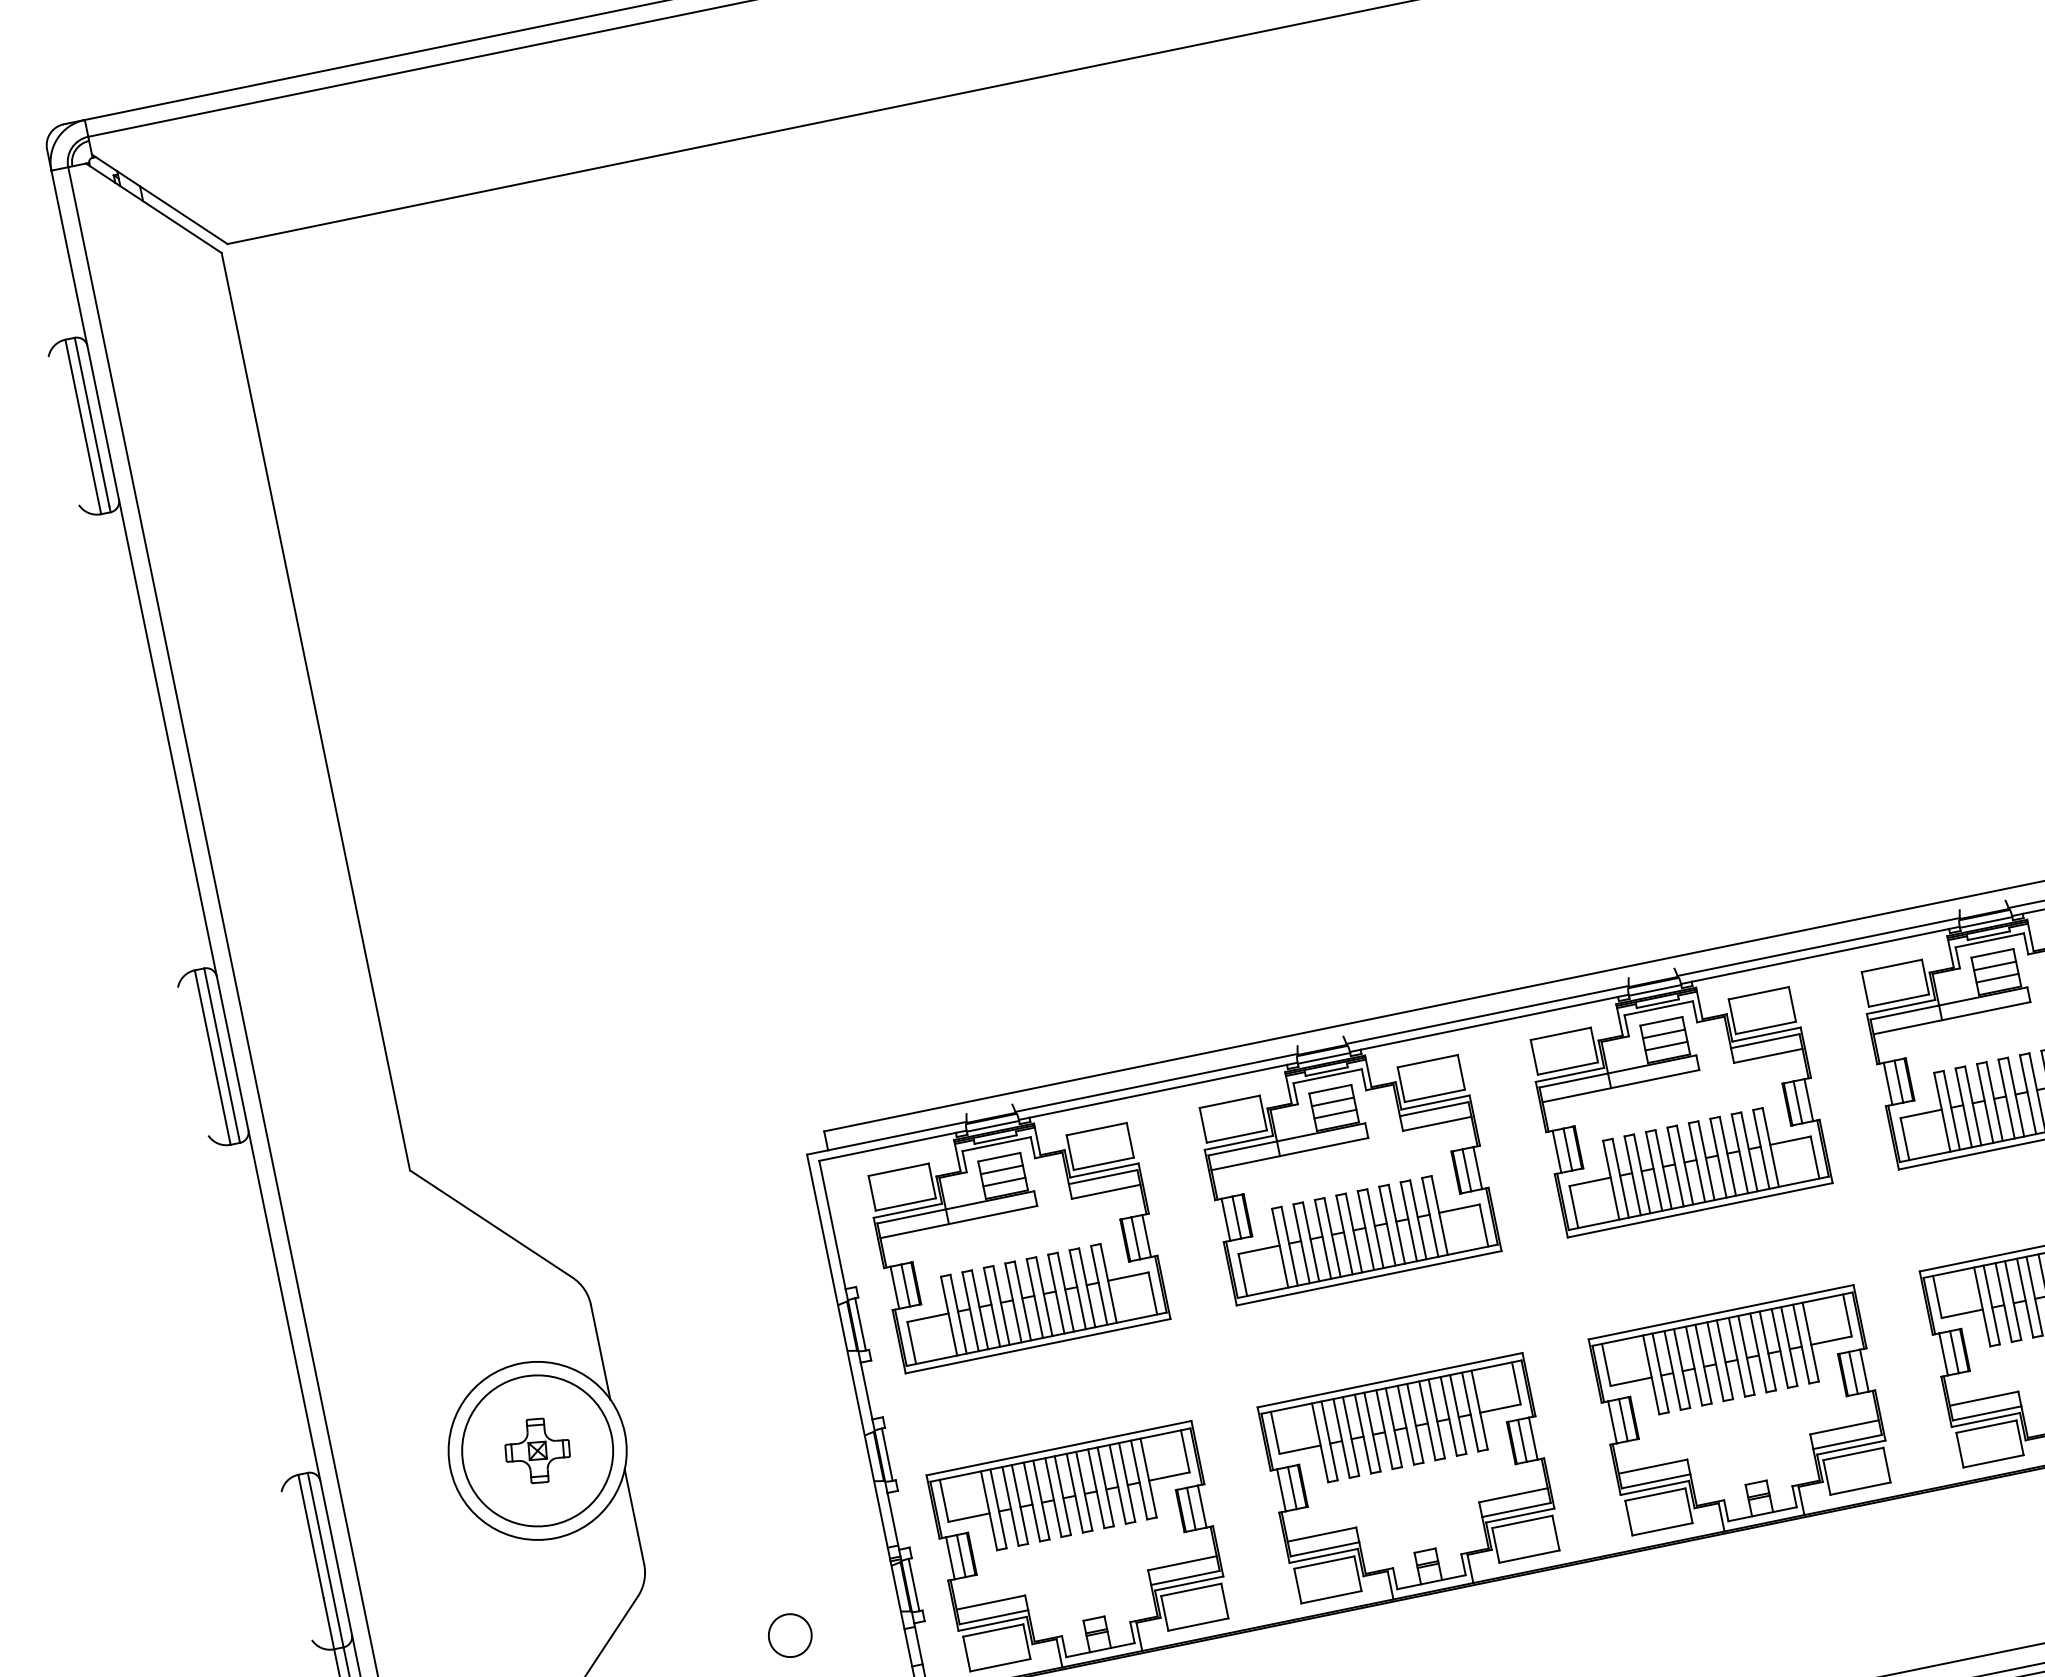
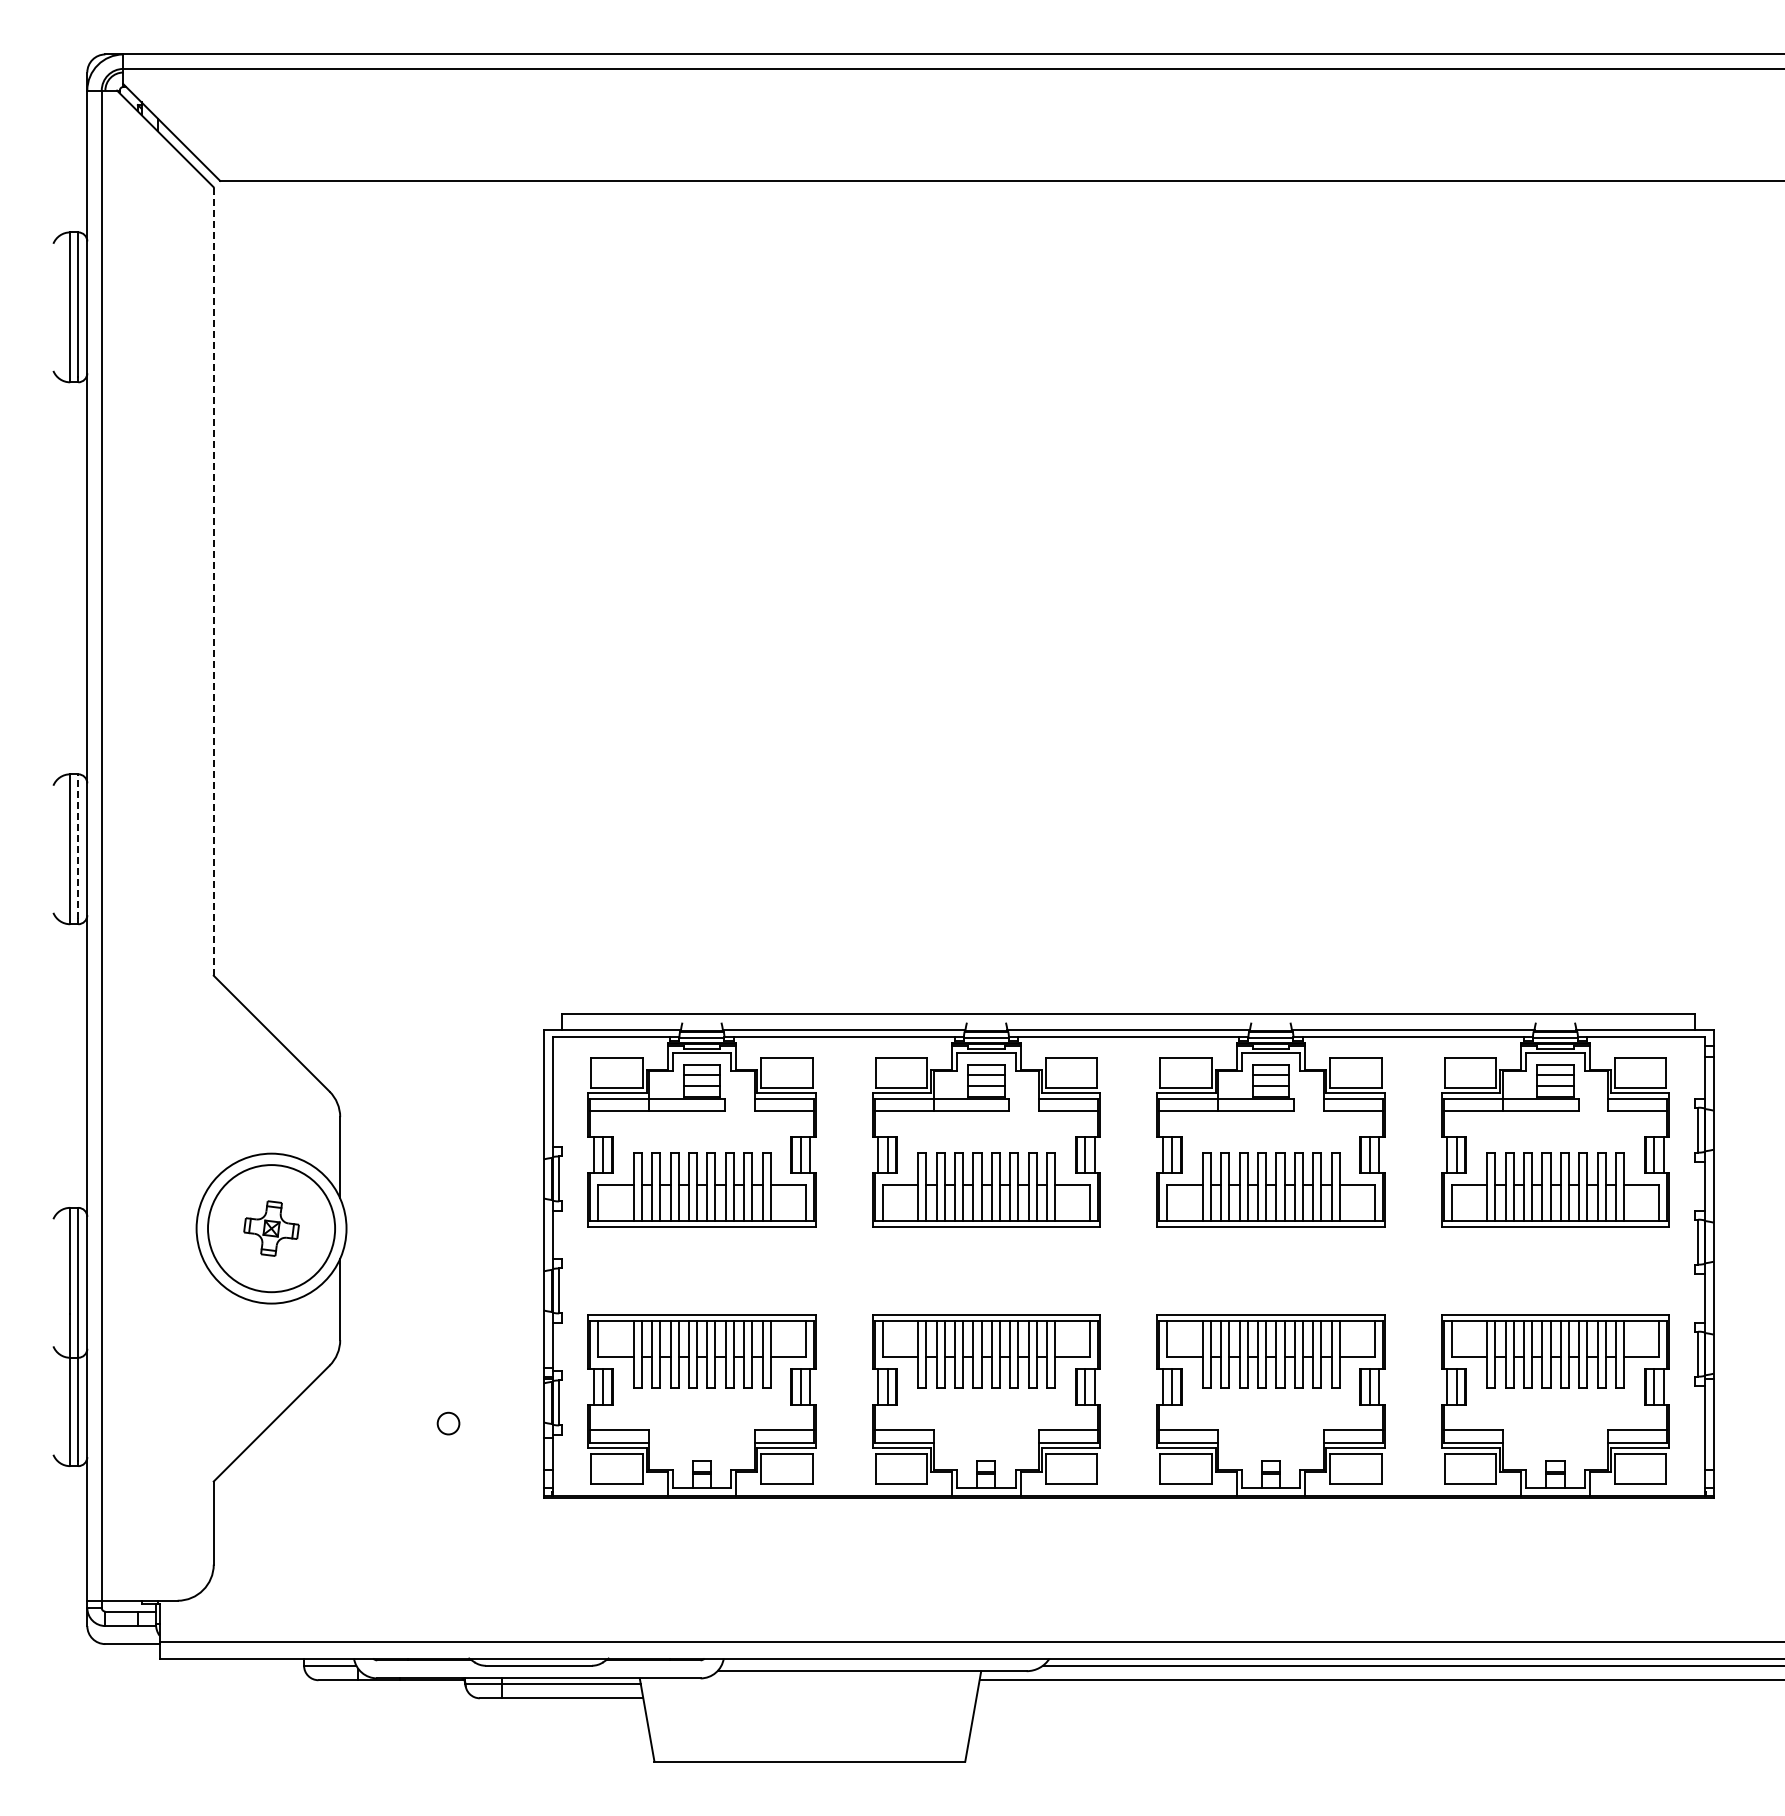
line: (315, 711) -> (213, 581), solid -> dashed
line: (221, 1052) -> (78, 846), solid -> dashed
circle: (790, 1635) -> (448, 1423), size x0.6

